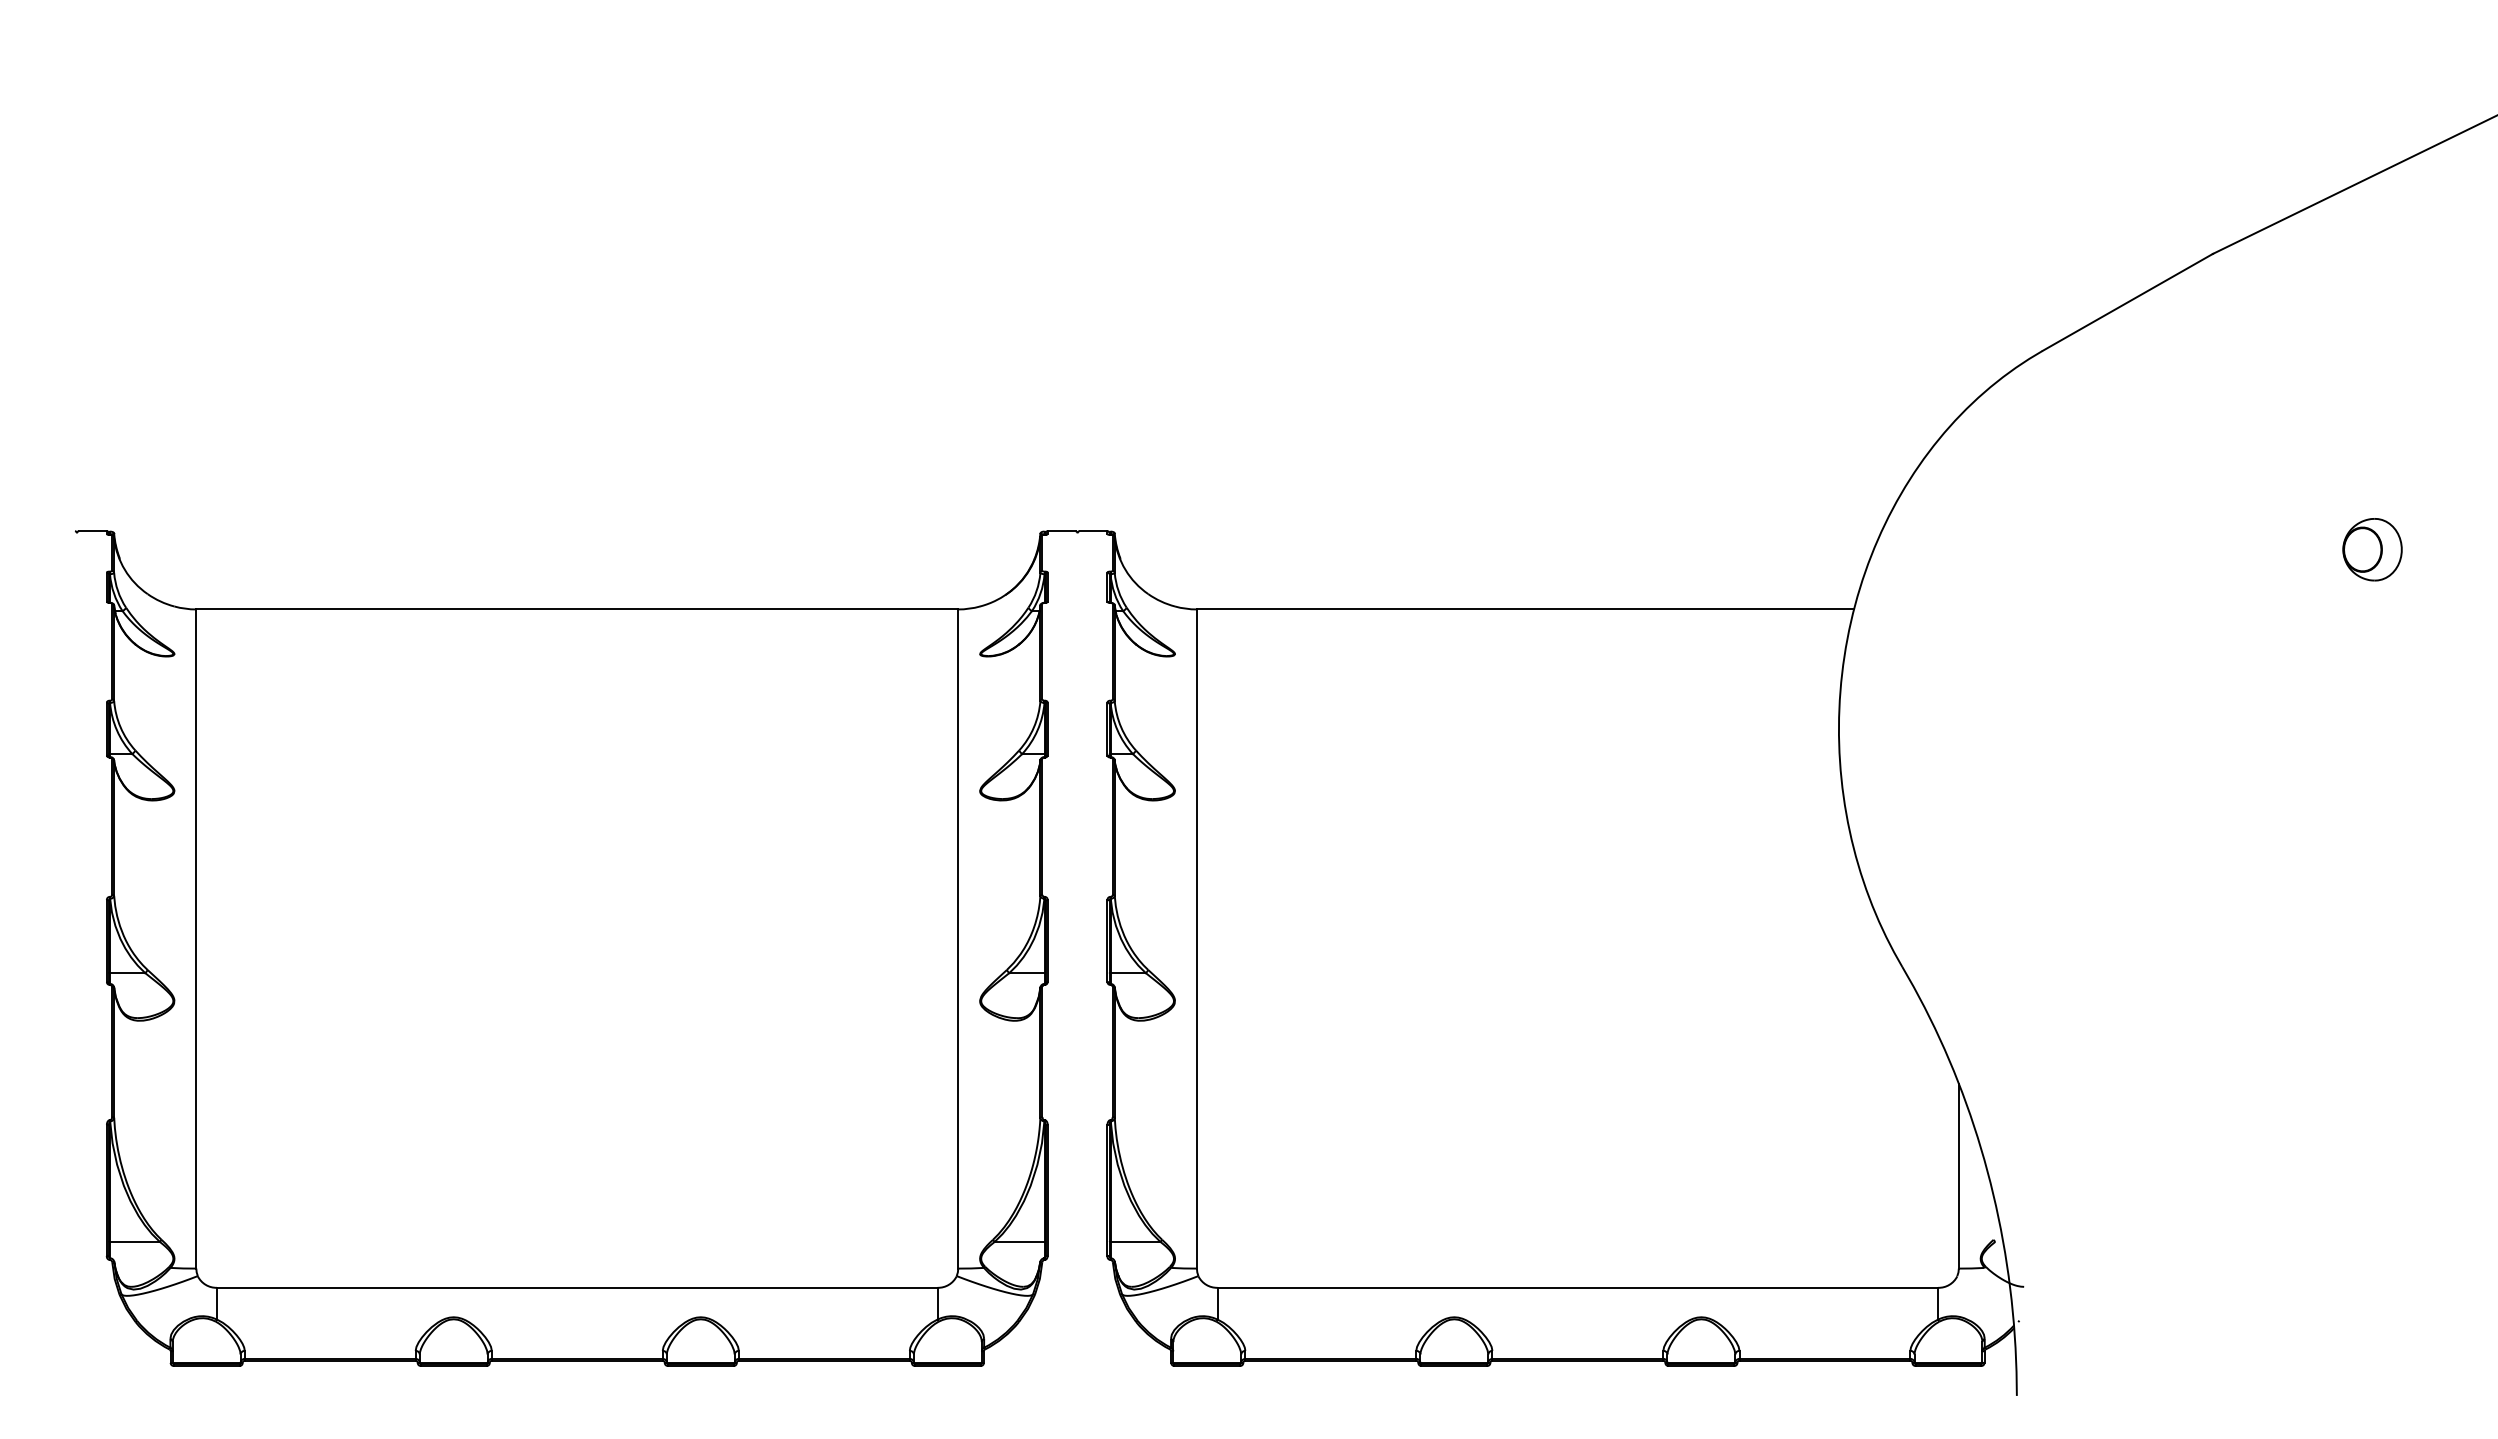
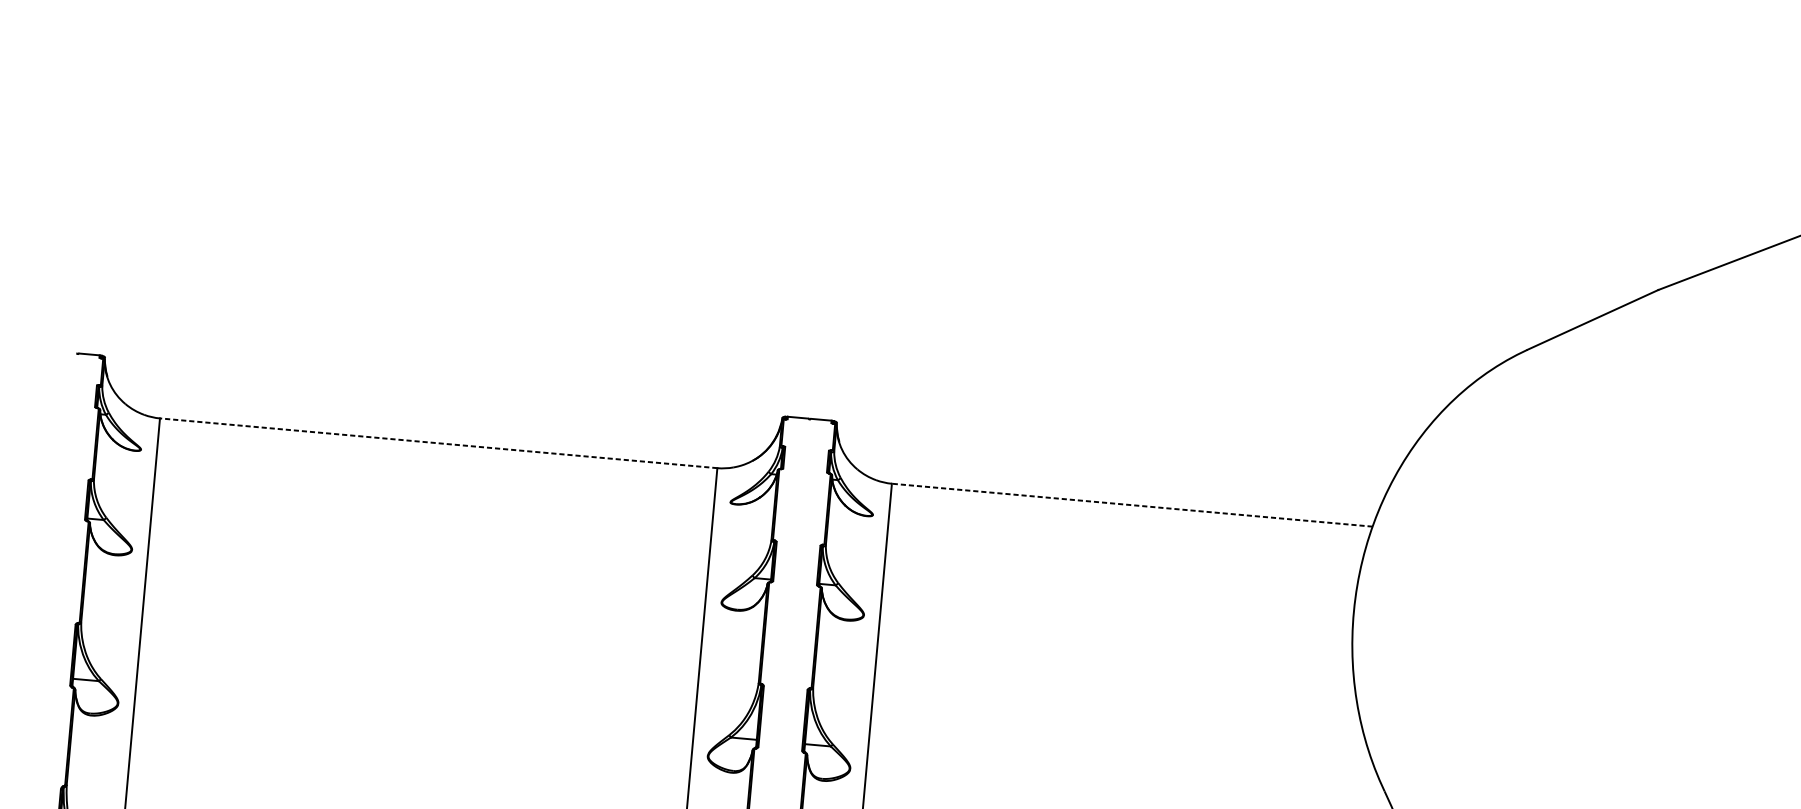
part: (2372, 549) -> (1755, 516), removed
line: (577, 609) -> (438, 443), solid -> dashed
line: (1525, 609) -> (1132, 505), solid -> dashed

